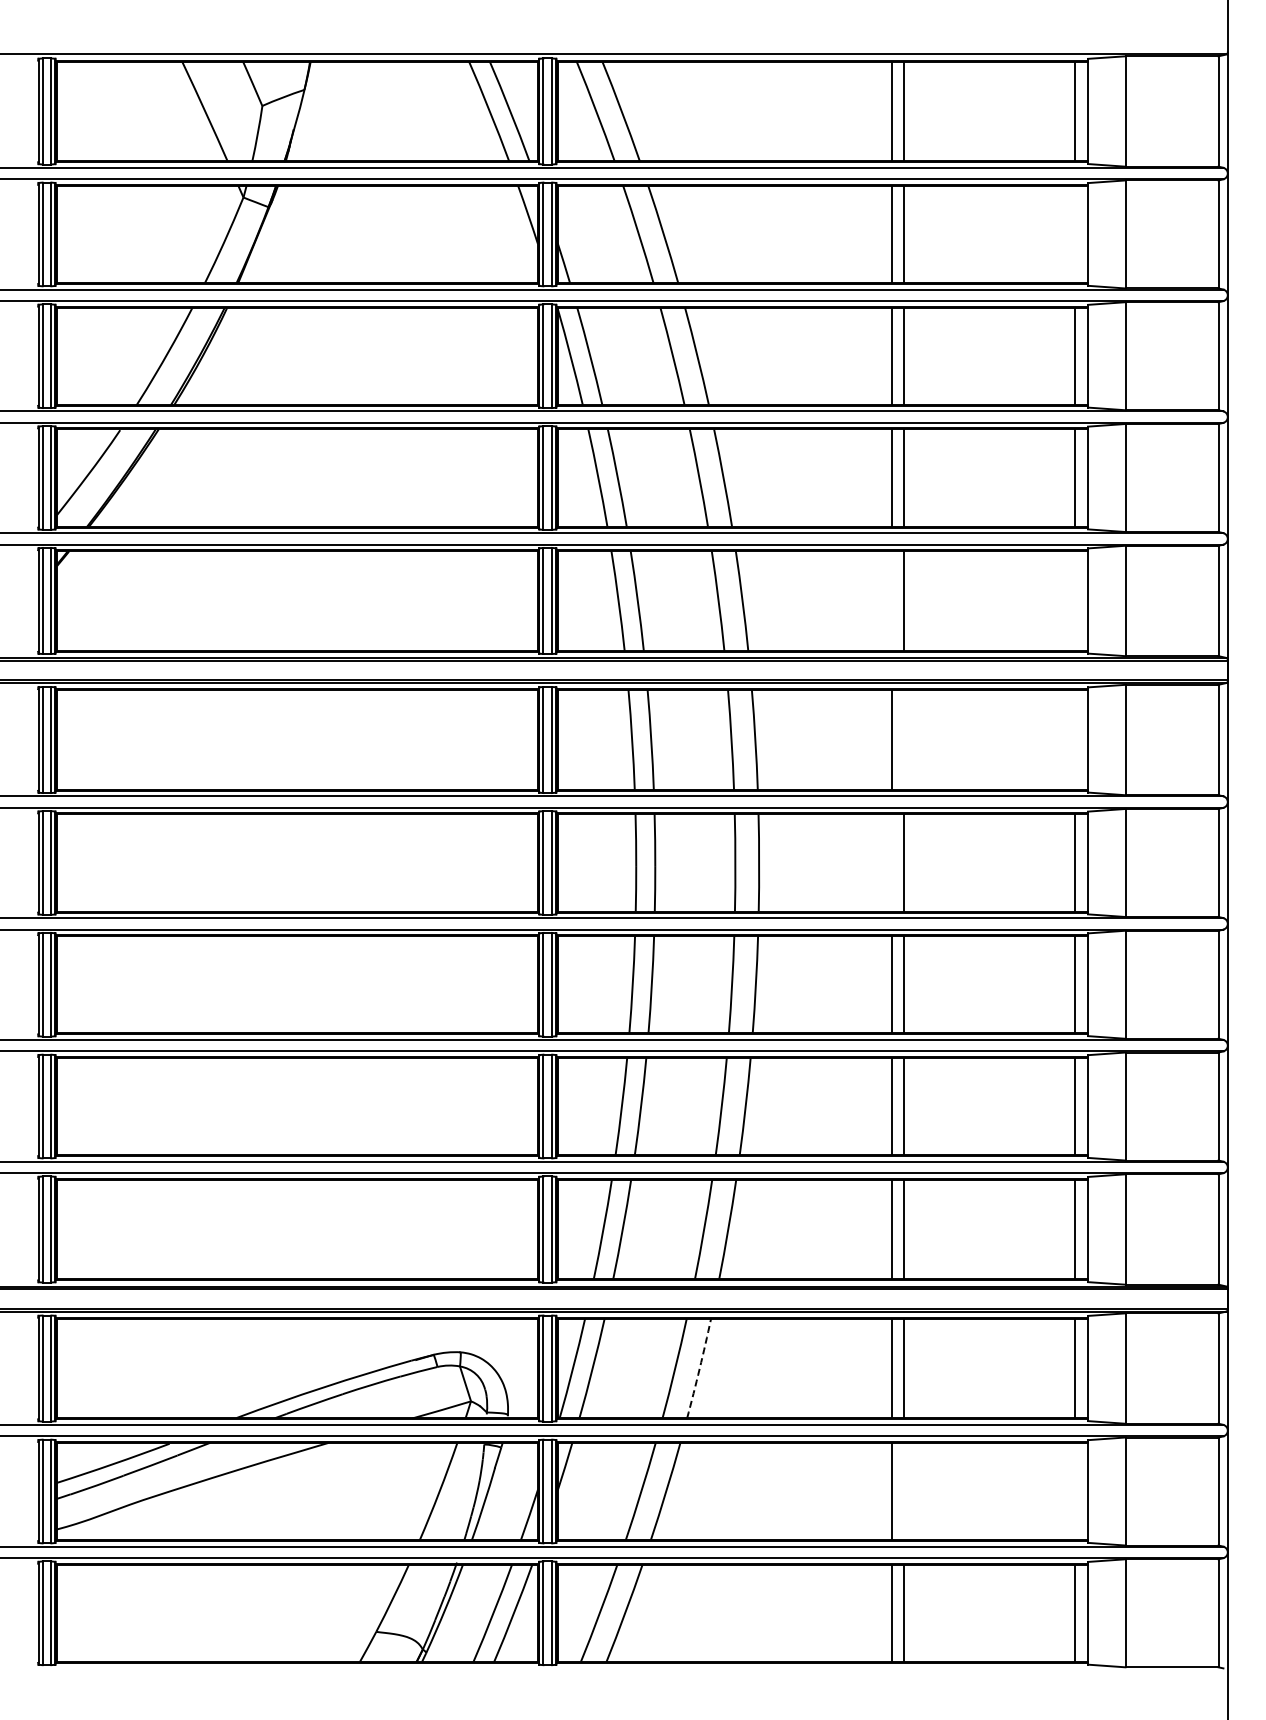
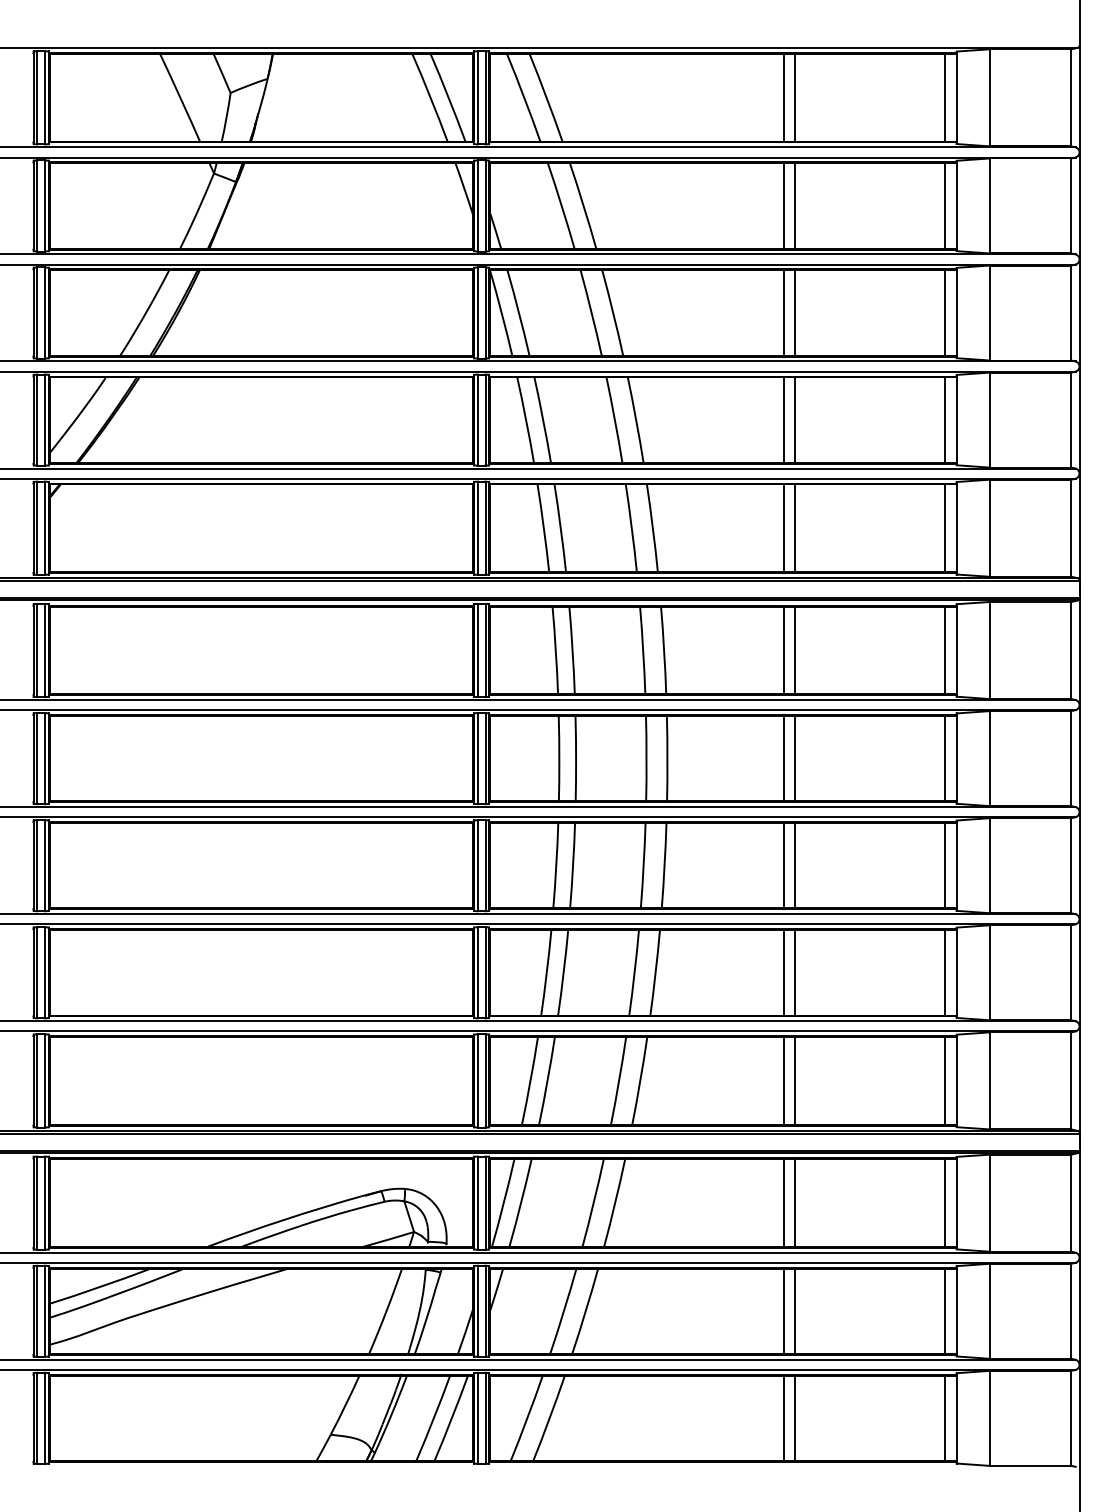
line: (1074, 234) -> (944, 205), added
line: (891, 600) -> (783, 527), added
line: (1074, 600) -> (944, 527), added
line: (903, 739) -> (794, 650), added
line: (1074, 739) -> (944, 650), added
line: (891, 862) -> (783, 758), added
arc: (699, 1368) -> (614, 1203), dashed -> solid
line: (903, 1491) -> (794, 1311), added
line: (1074, 1491) -> (944, 1311), added

